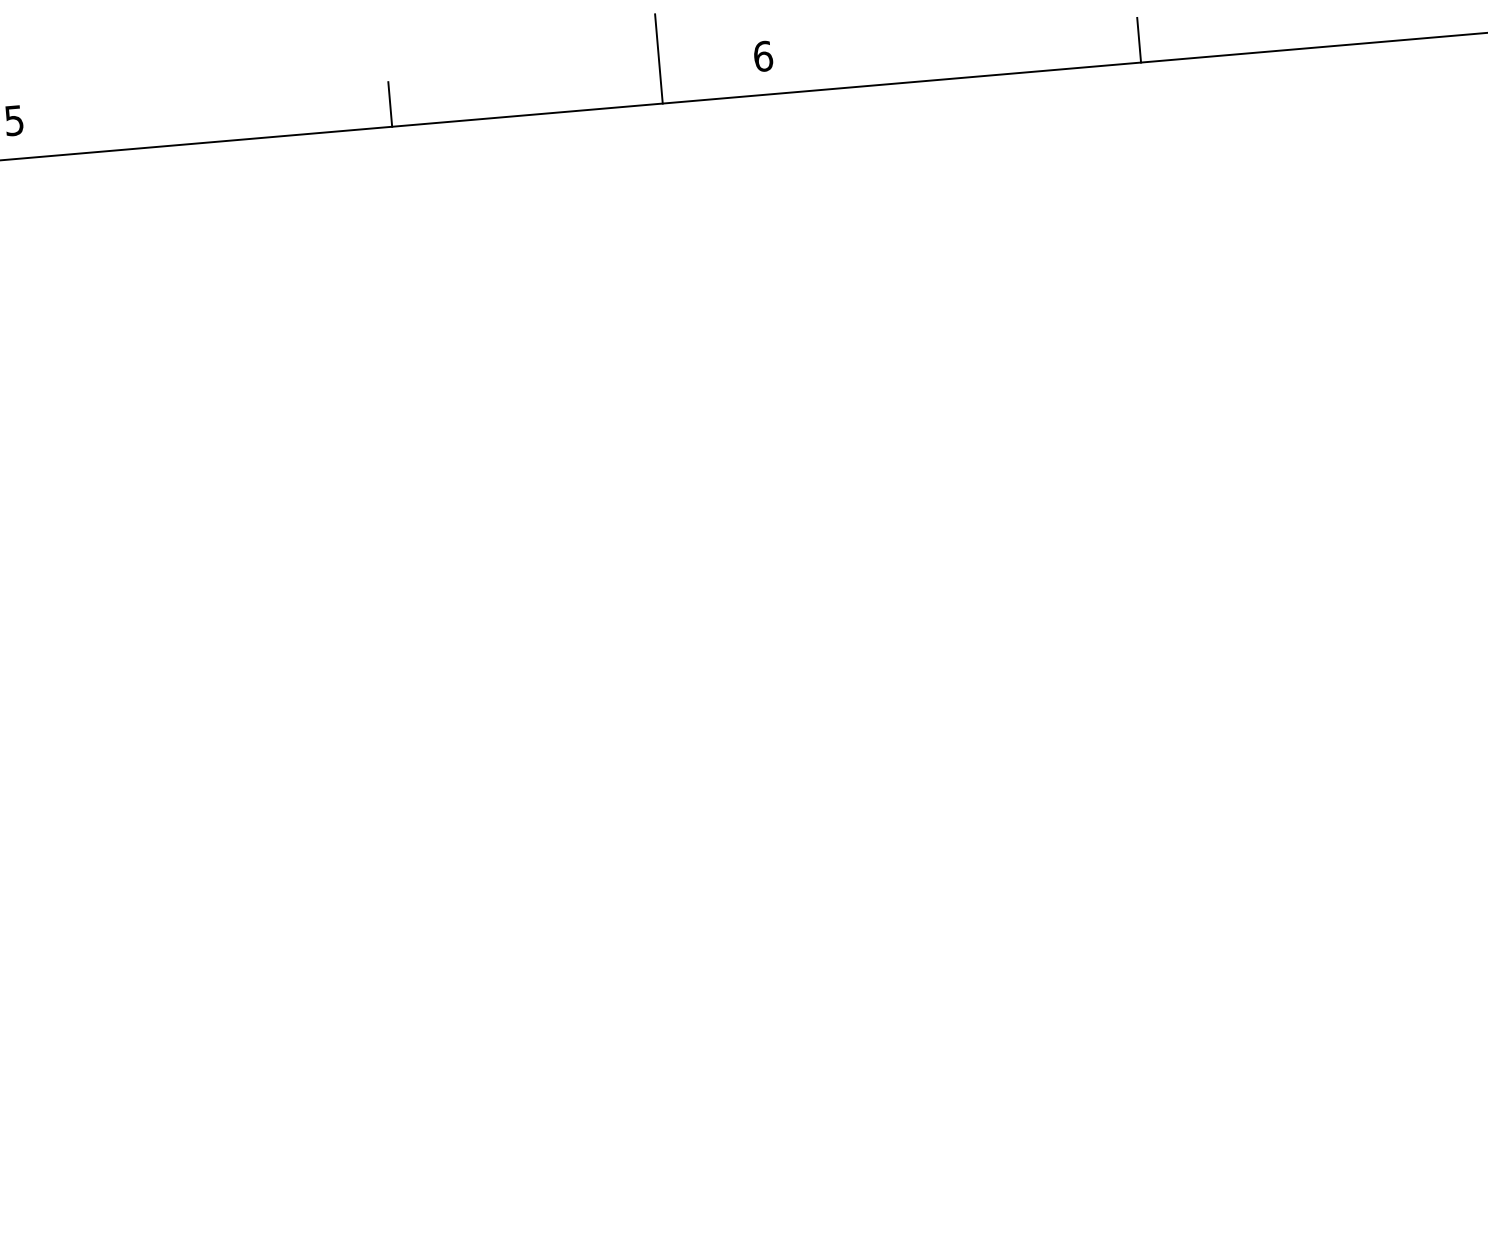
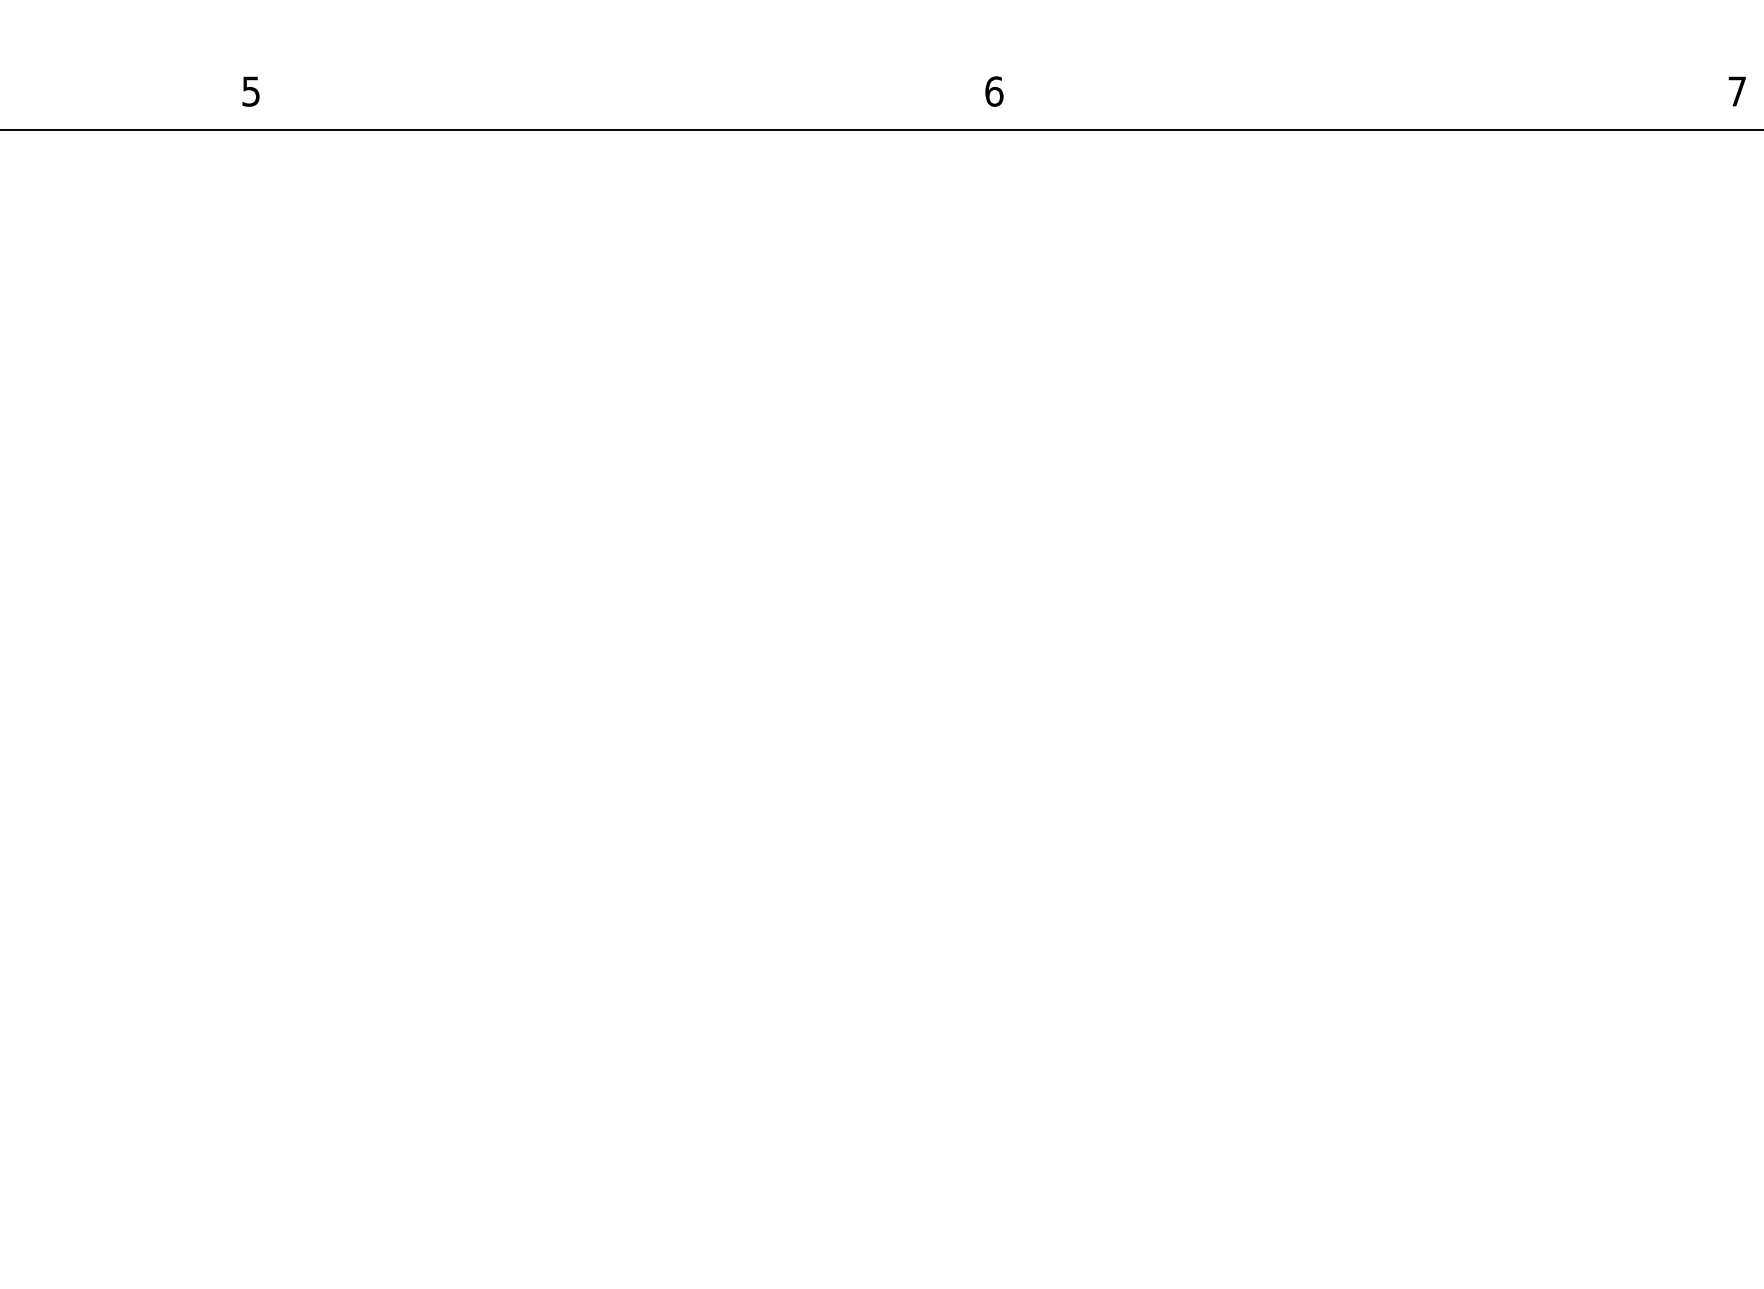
line: (1138, 40) -> (1365, 107), removed
line: (659, 58) -> (891, 84), removed
line: (389, 104) -> (622, 107), removed

